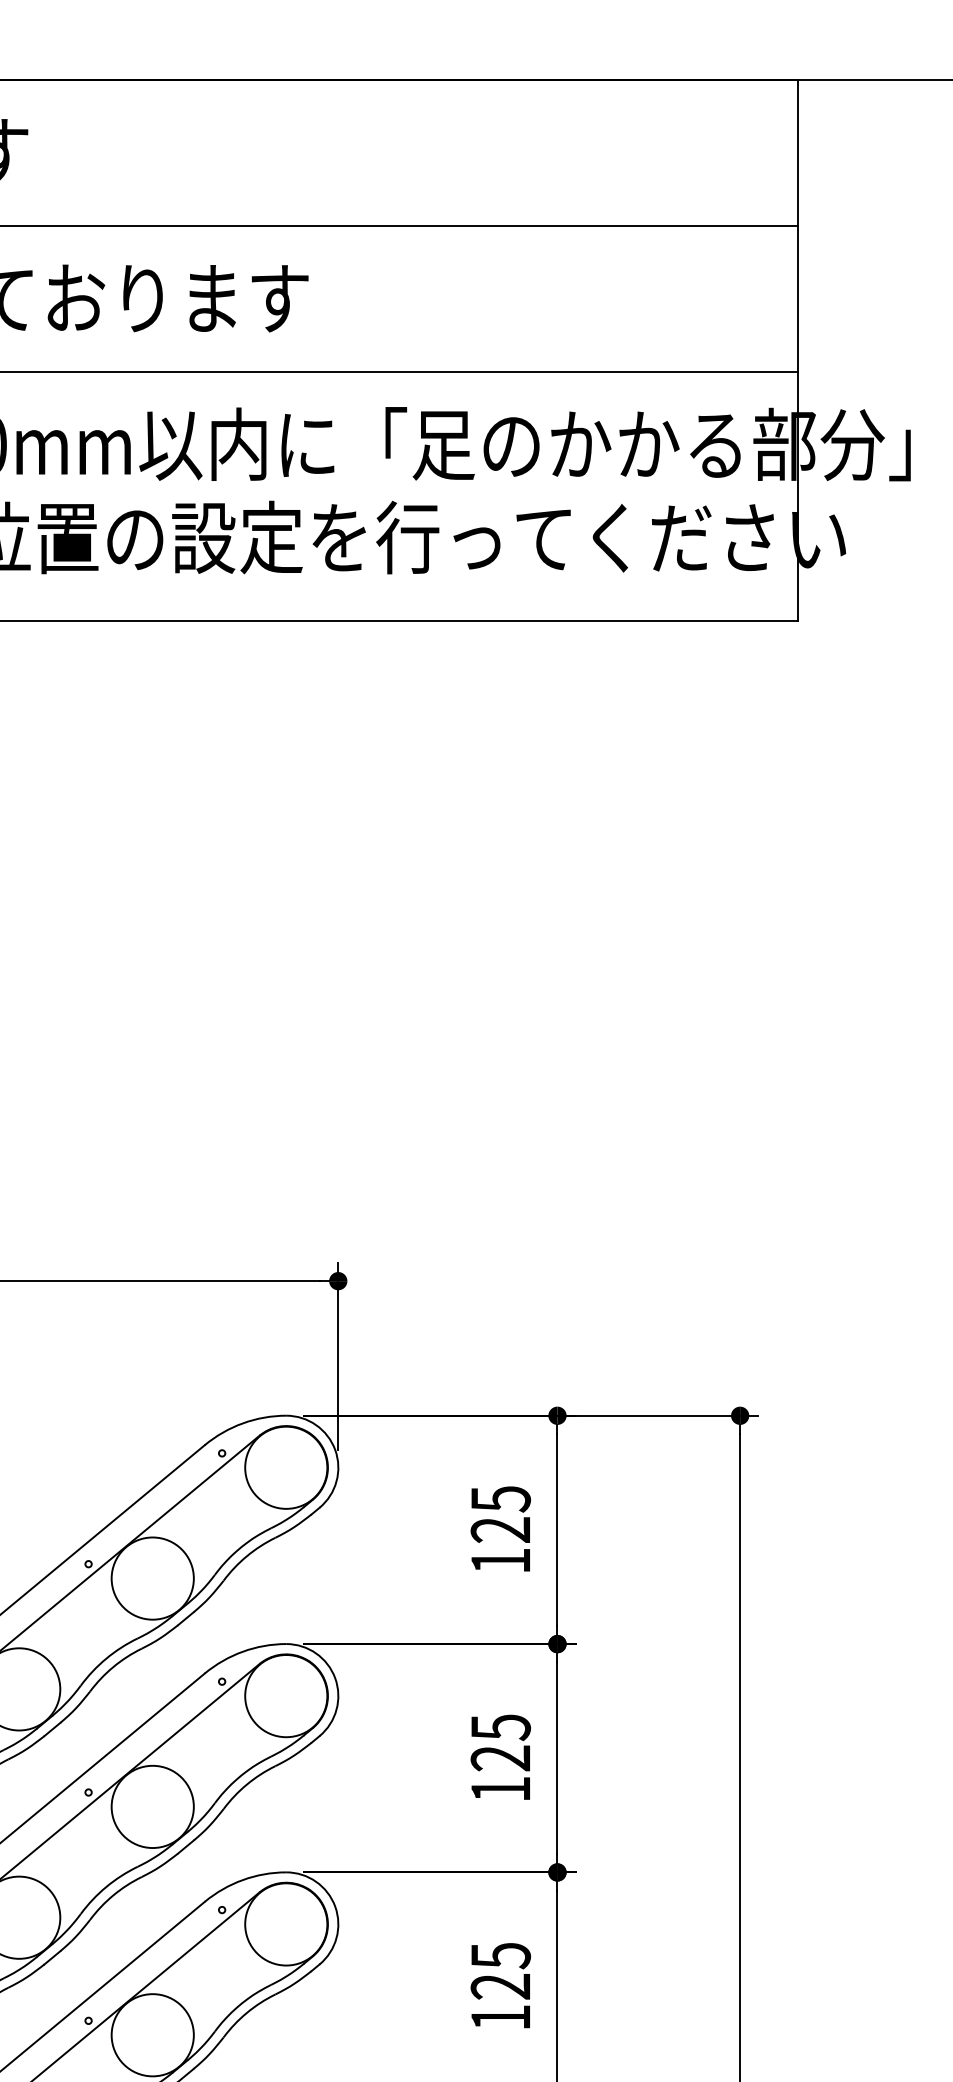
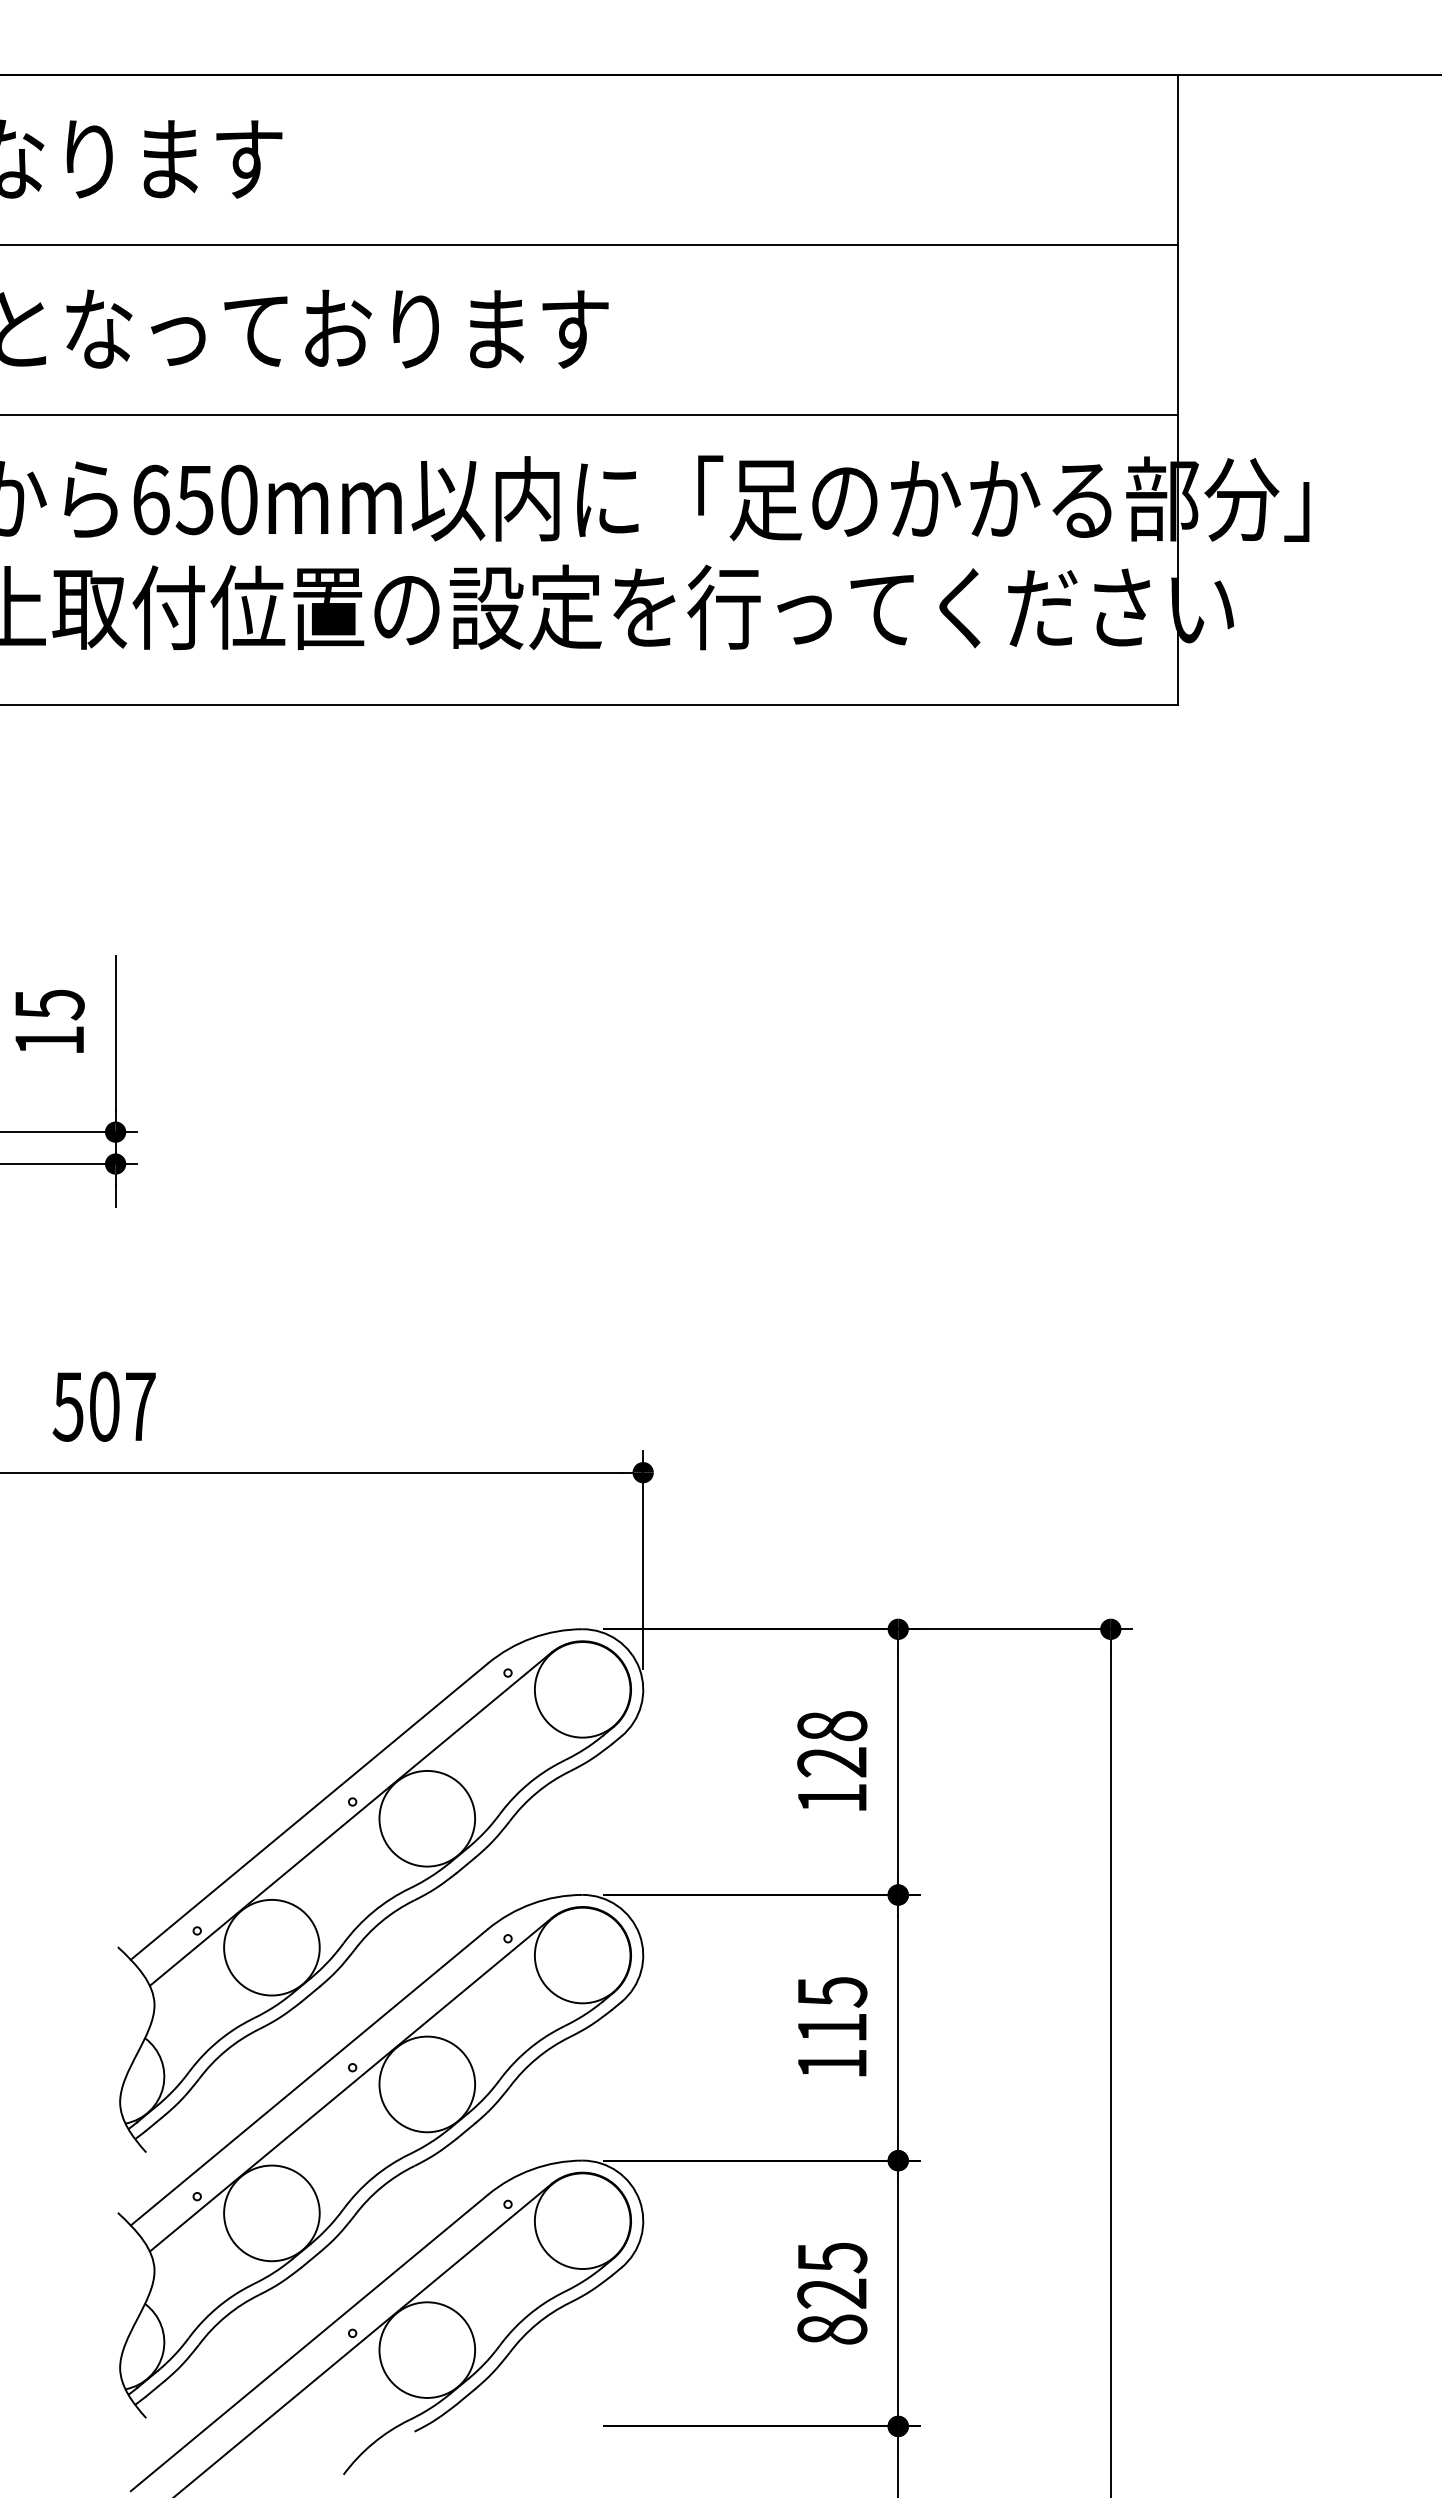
text: (500, 1499) -> (832, 1726), 125 -> 128
text: (500, 1757) -> (831, 2027), 125 -> 115
text: (500, 2017) -> (832, 2329), 125 -> 825

